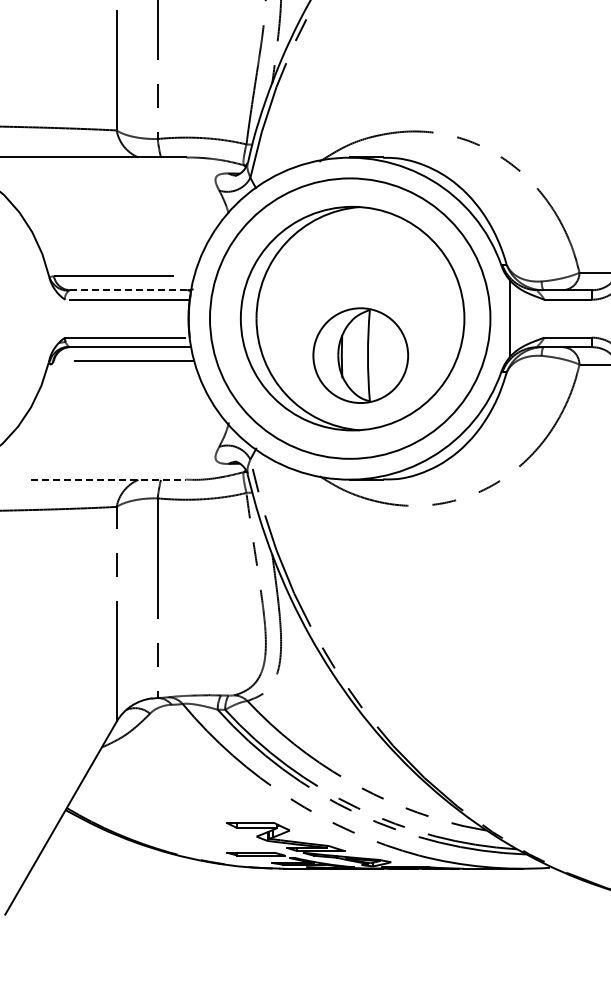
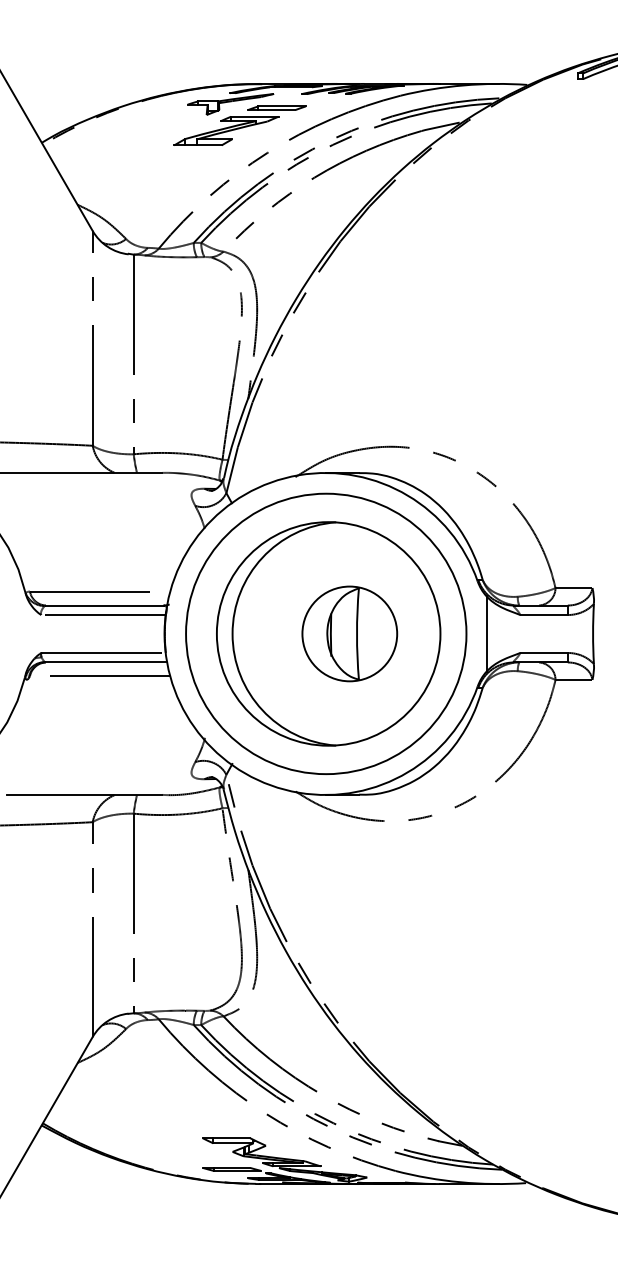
line: (128, 290) -> (104, 605), dashed -> solid
part: (360, 355) -> (349, 633), moved
line: (109, 480) -> (85, 795), dashed -> solid

